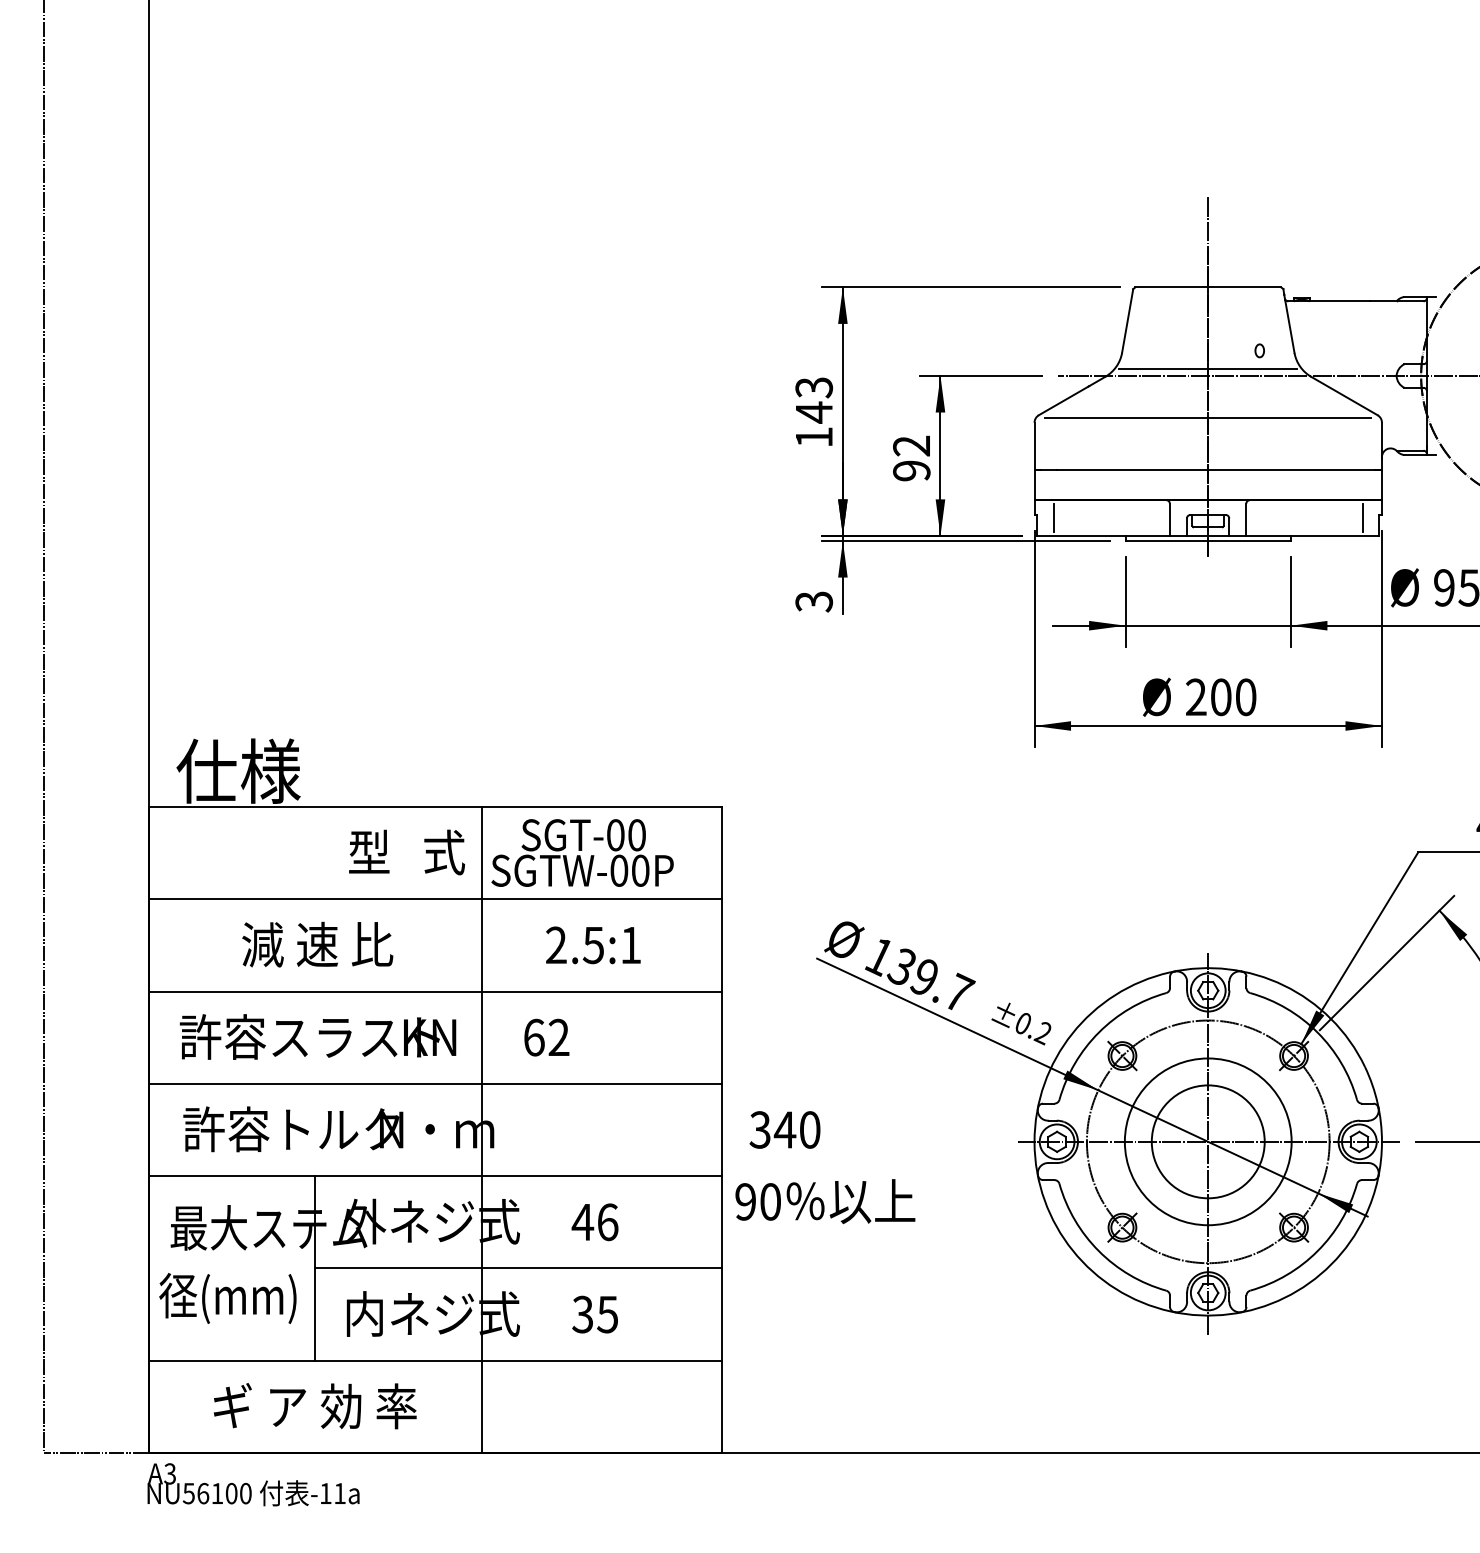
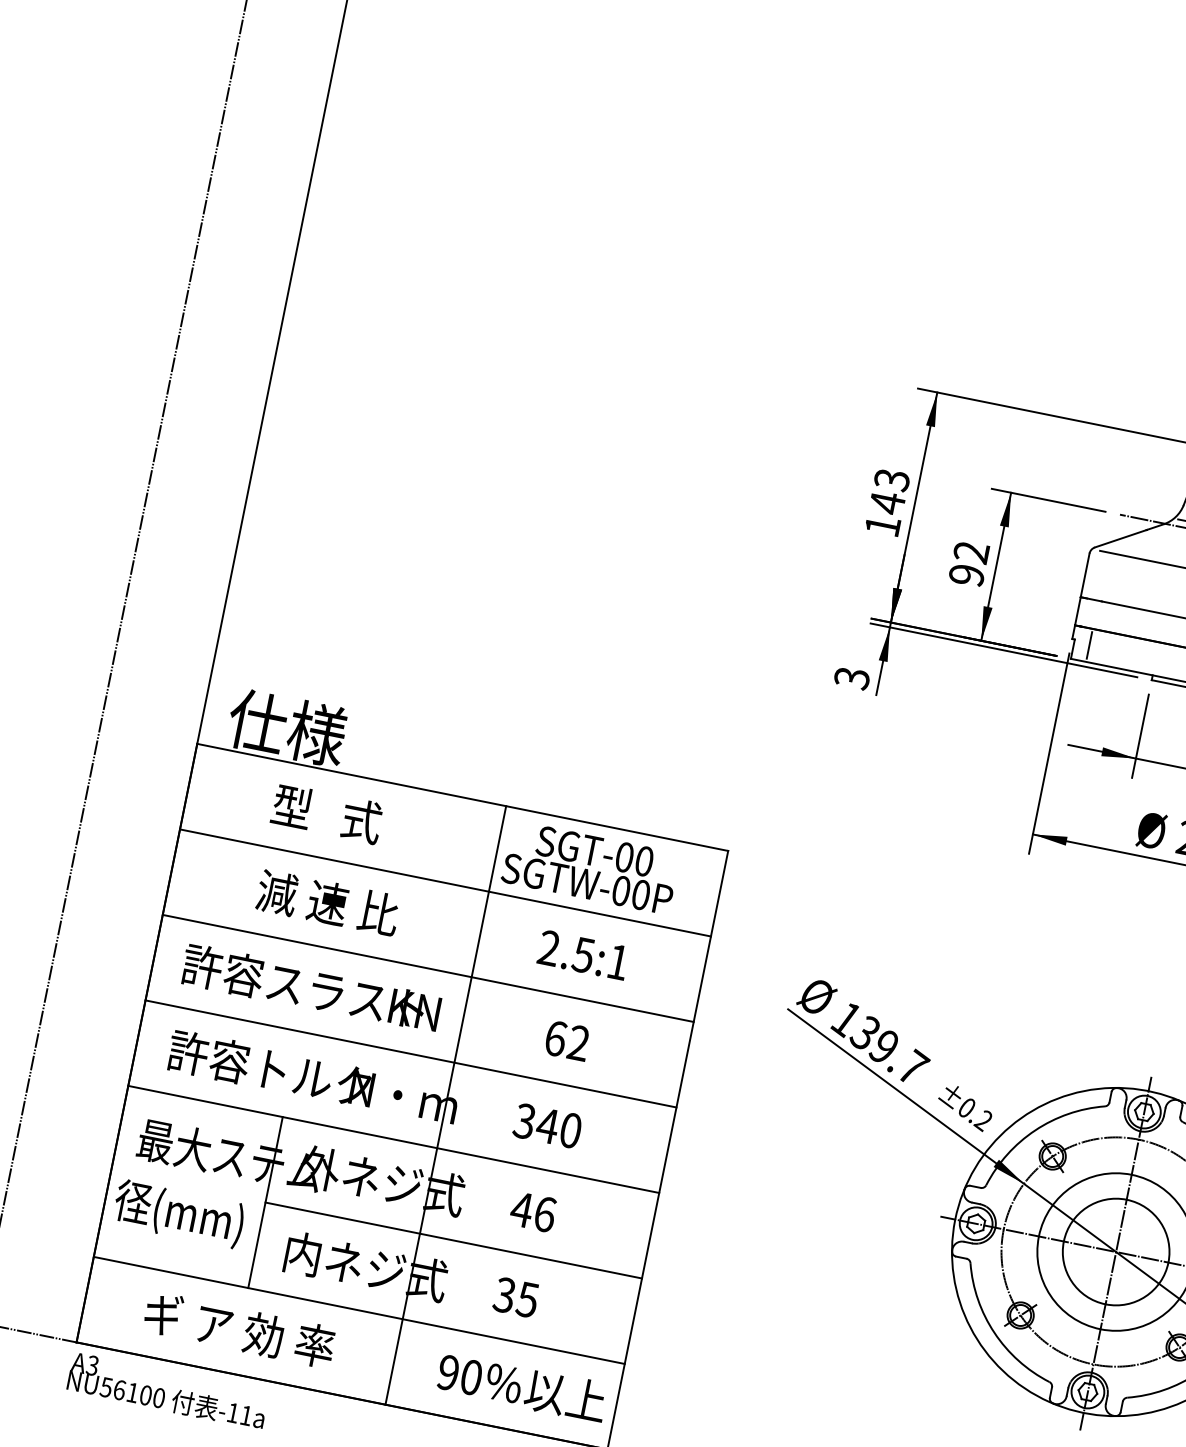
text: (406, 852) -> (326, 813), moved
text: (546, 1037) -> (567, 1040), moved
text: (784, 1129) -> (547, 1125), moved
text: (825, 1201) -> (522, 1387), moved

